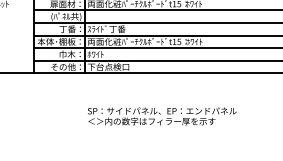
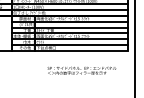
text: (161, 115) -> (81, 70), moved

